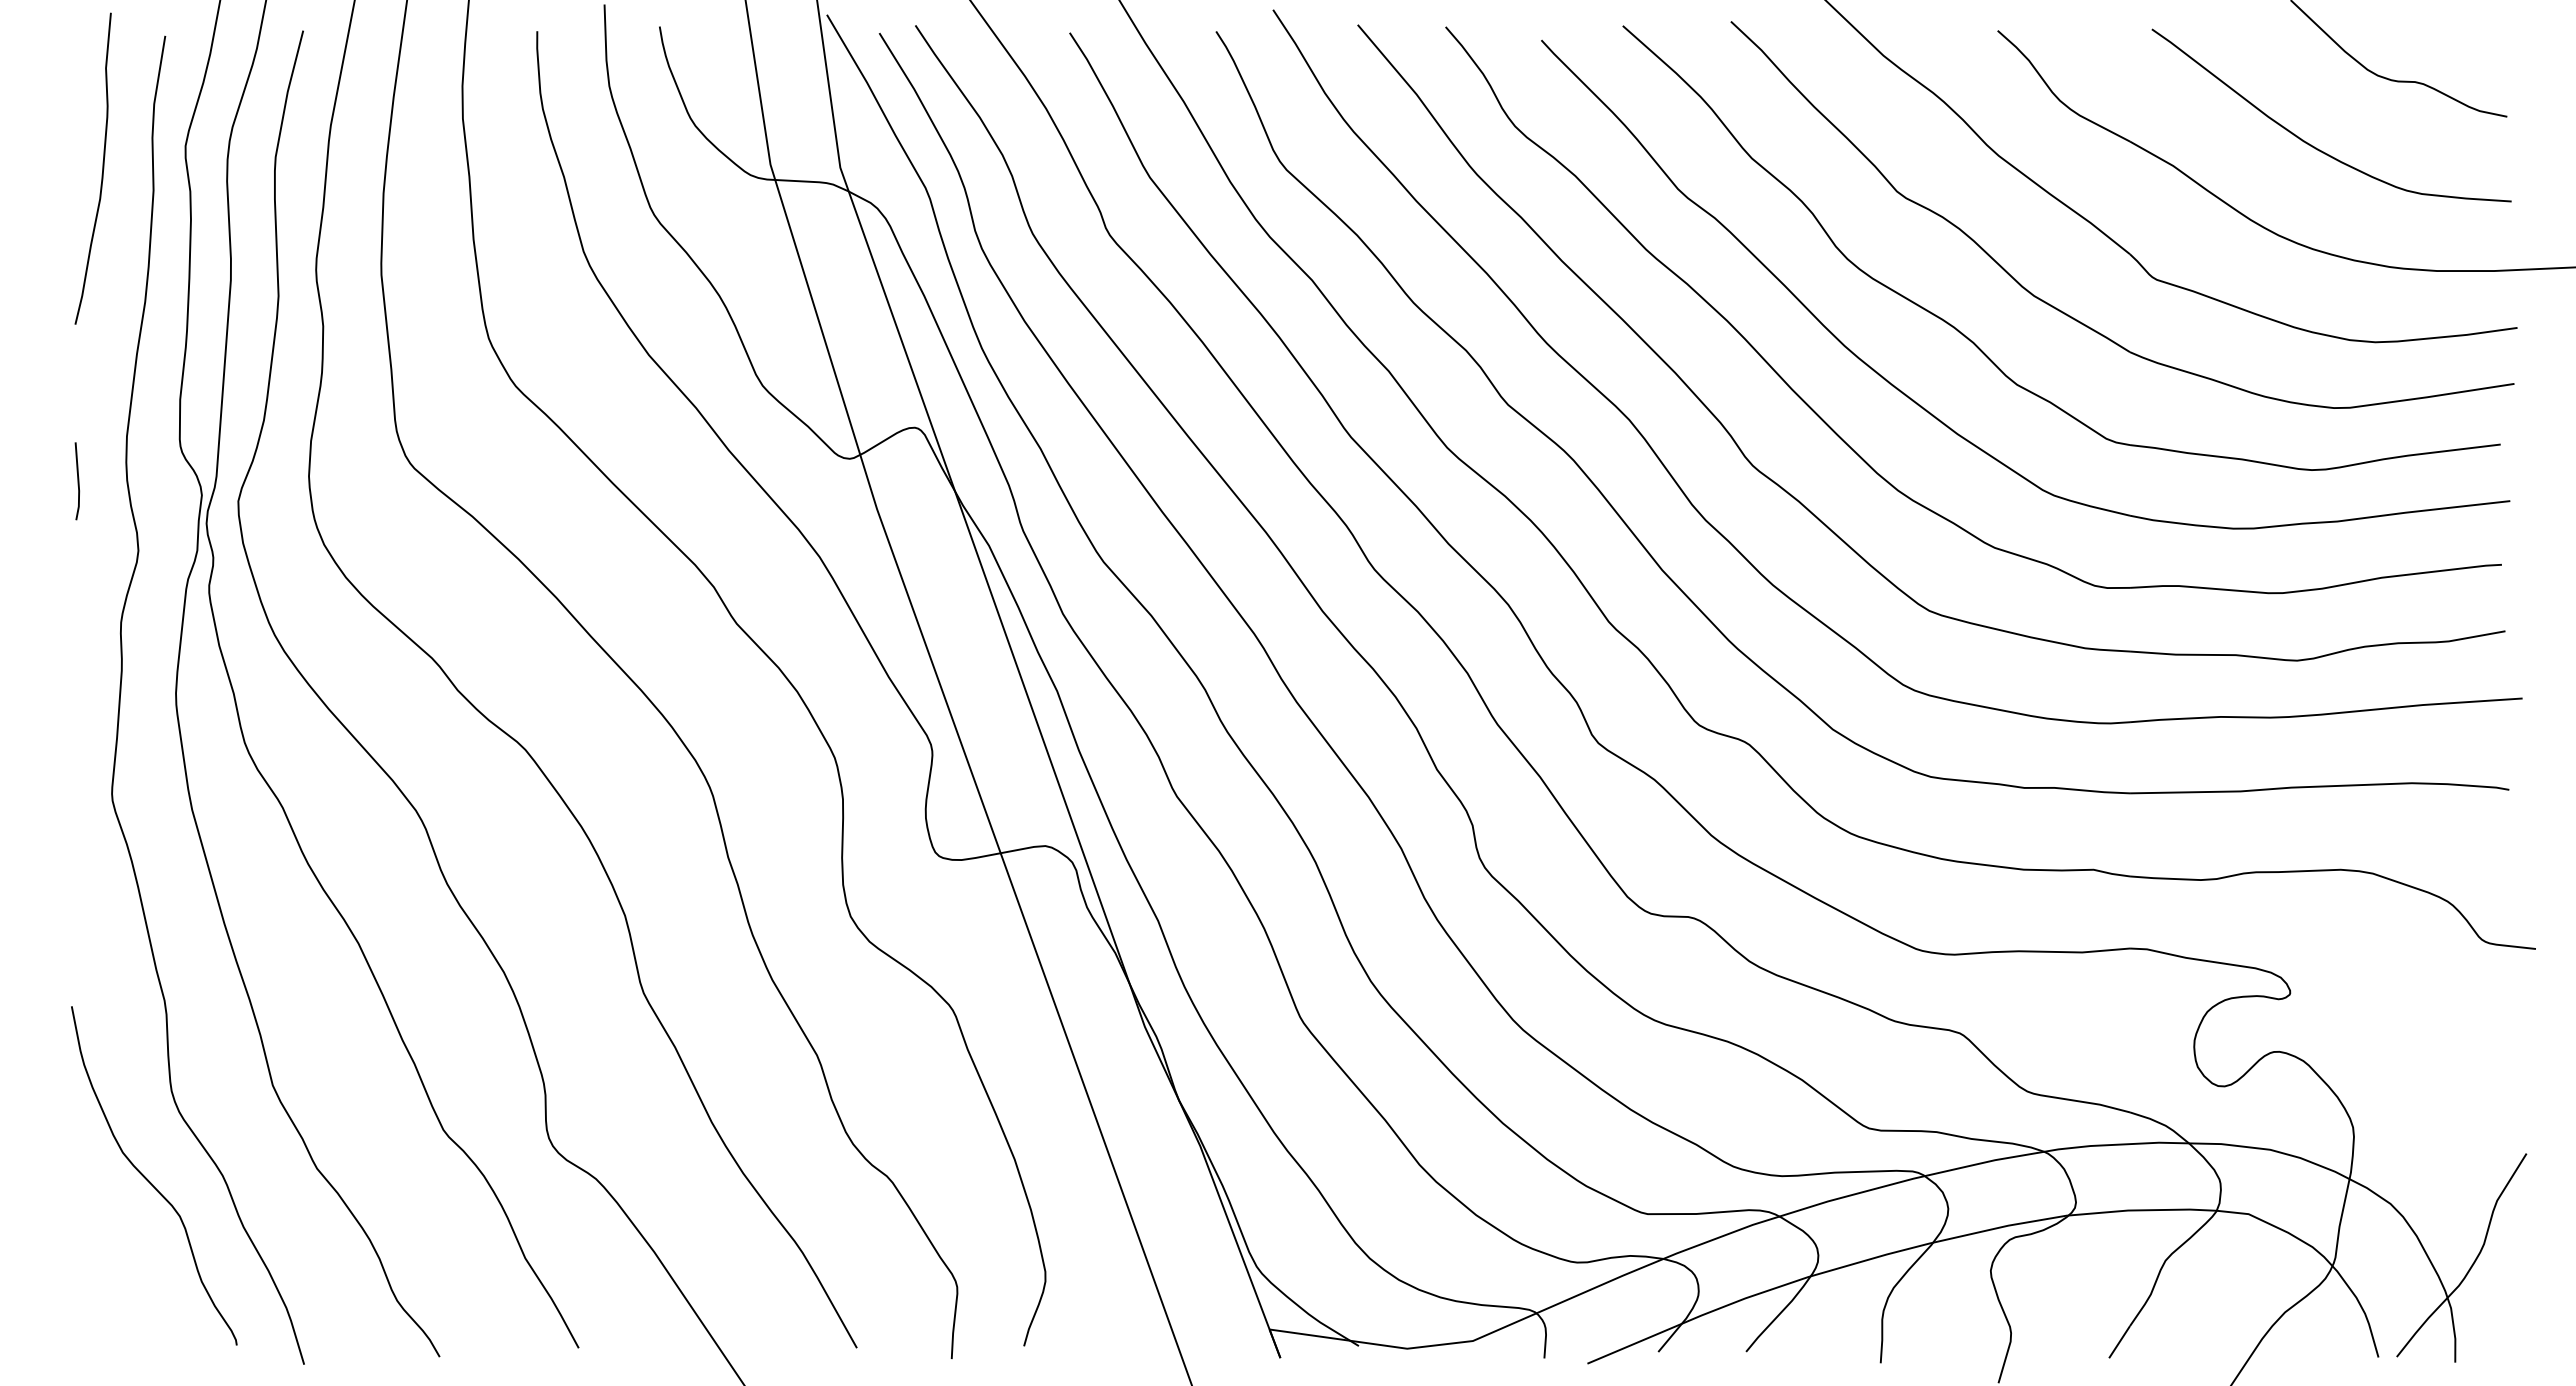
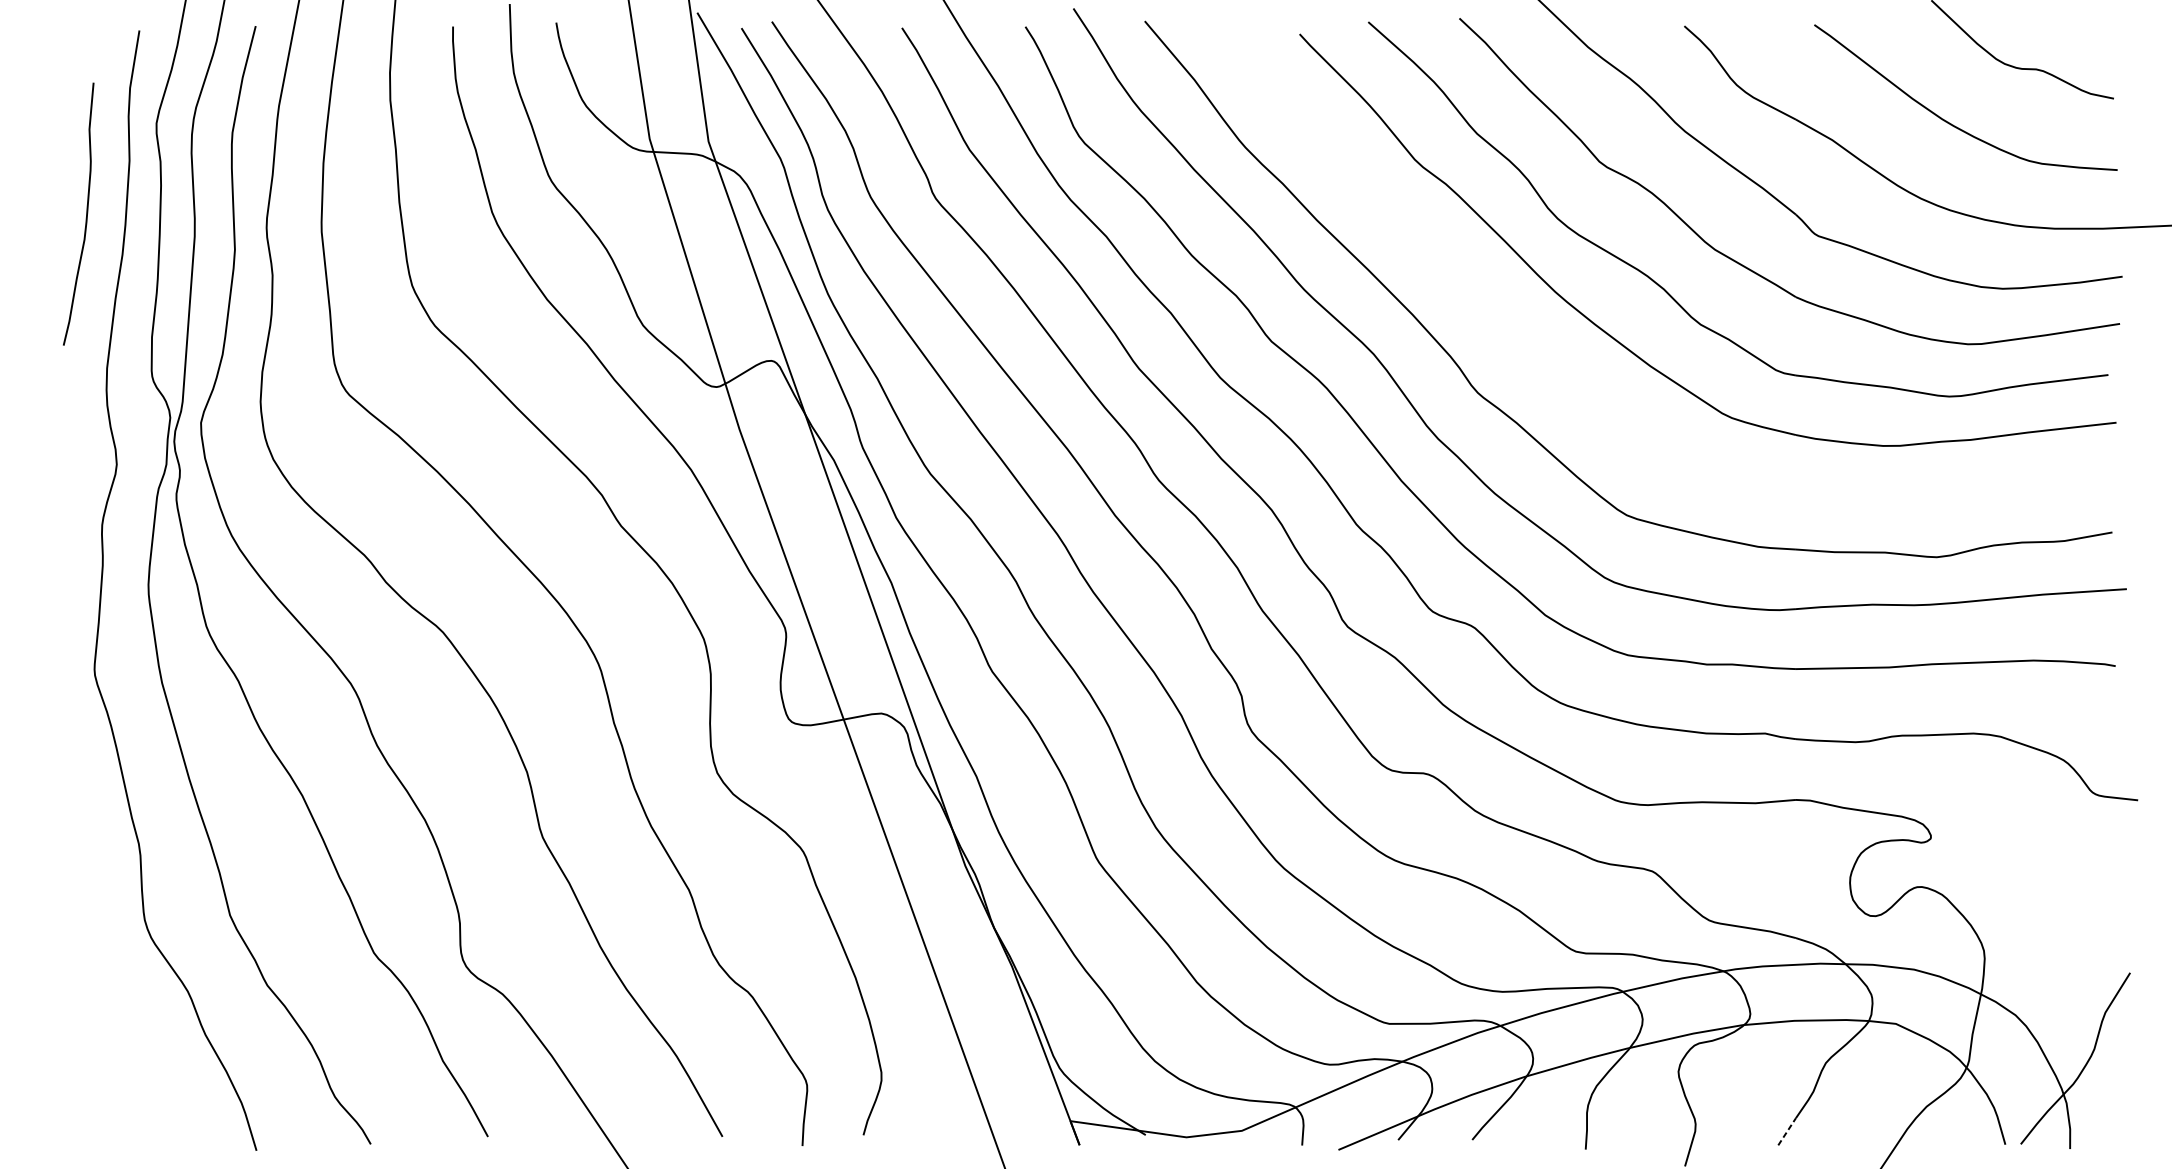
curve: (102, 168) -> (86, 213), moved
part: (1843, 439) -> (1554, 370), removed
line: (77, 481) -> (65, 406), removed
curve: (149, 1180) -> (126, 995), removed
line: (2119, 1341) -> (1787, 1131), solid -> dashed

